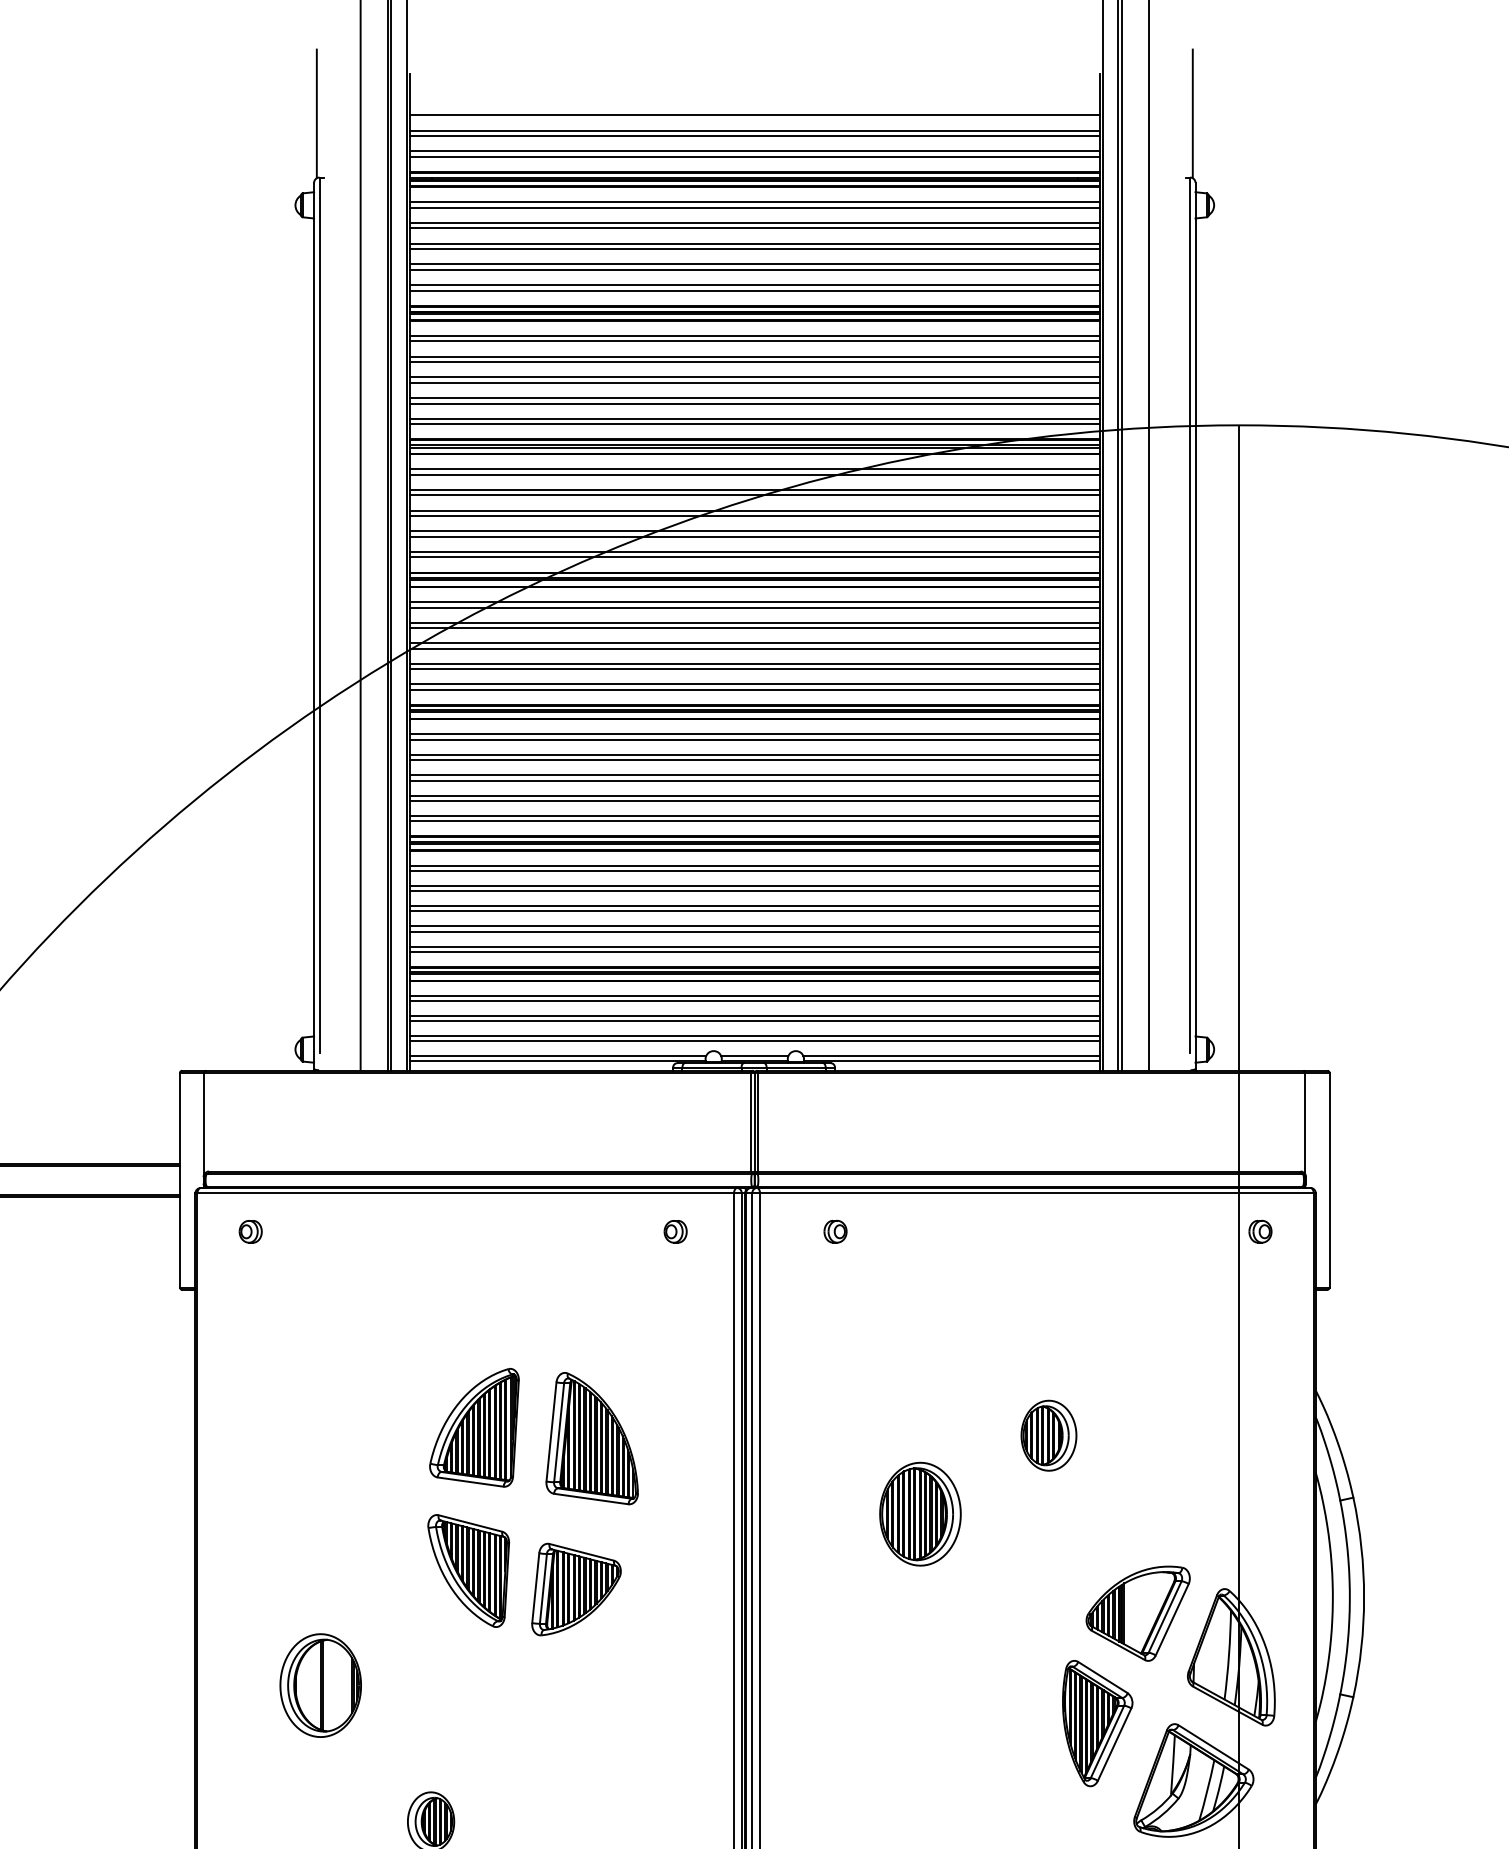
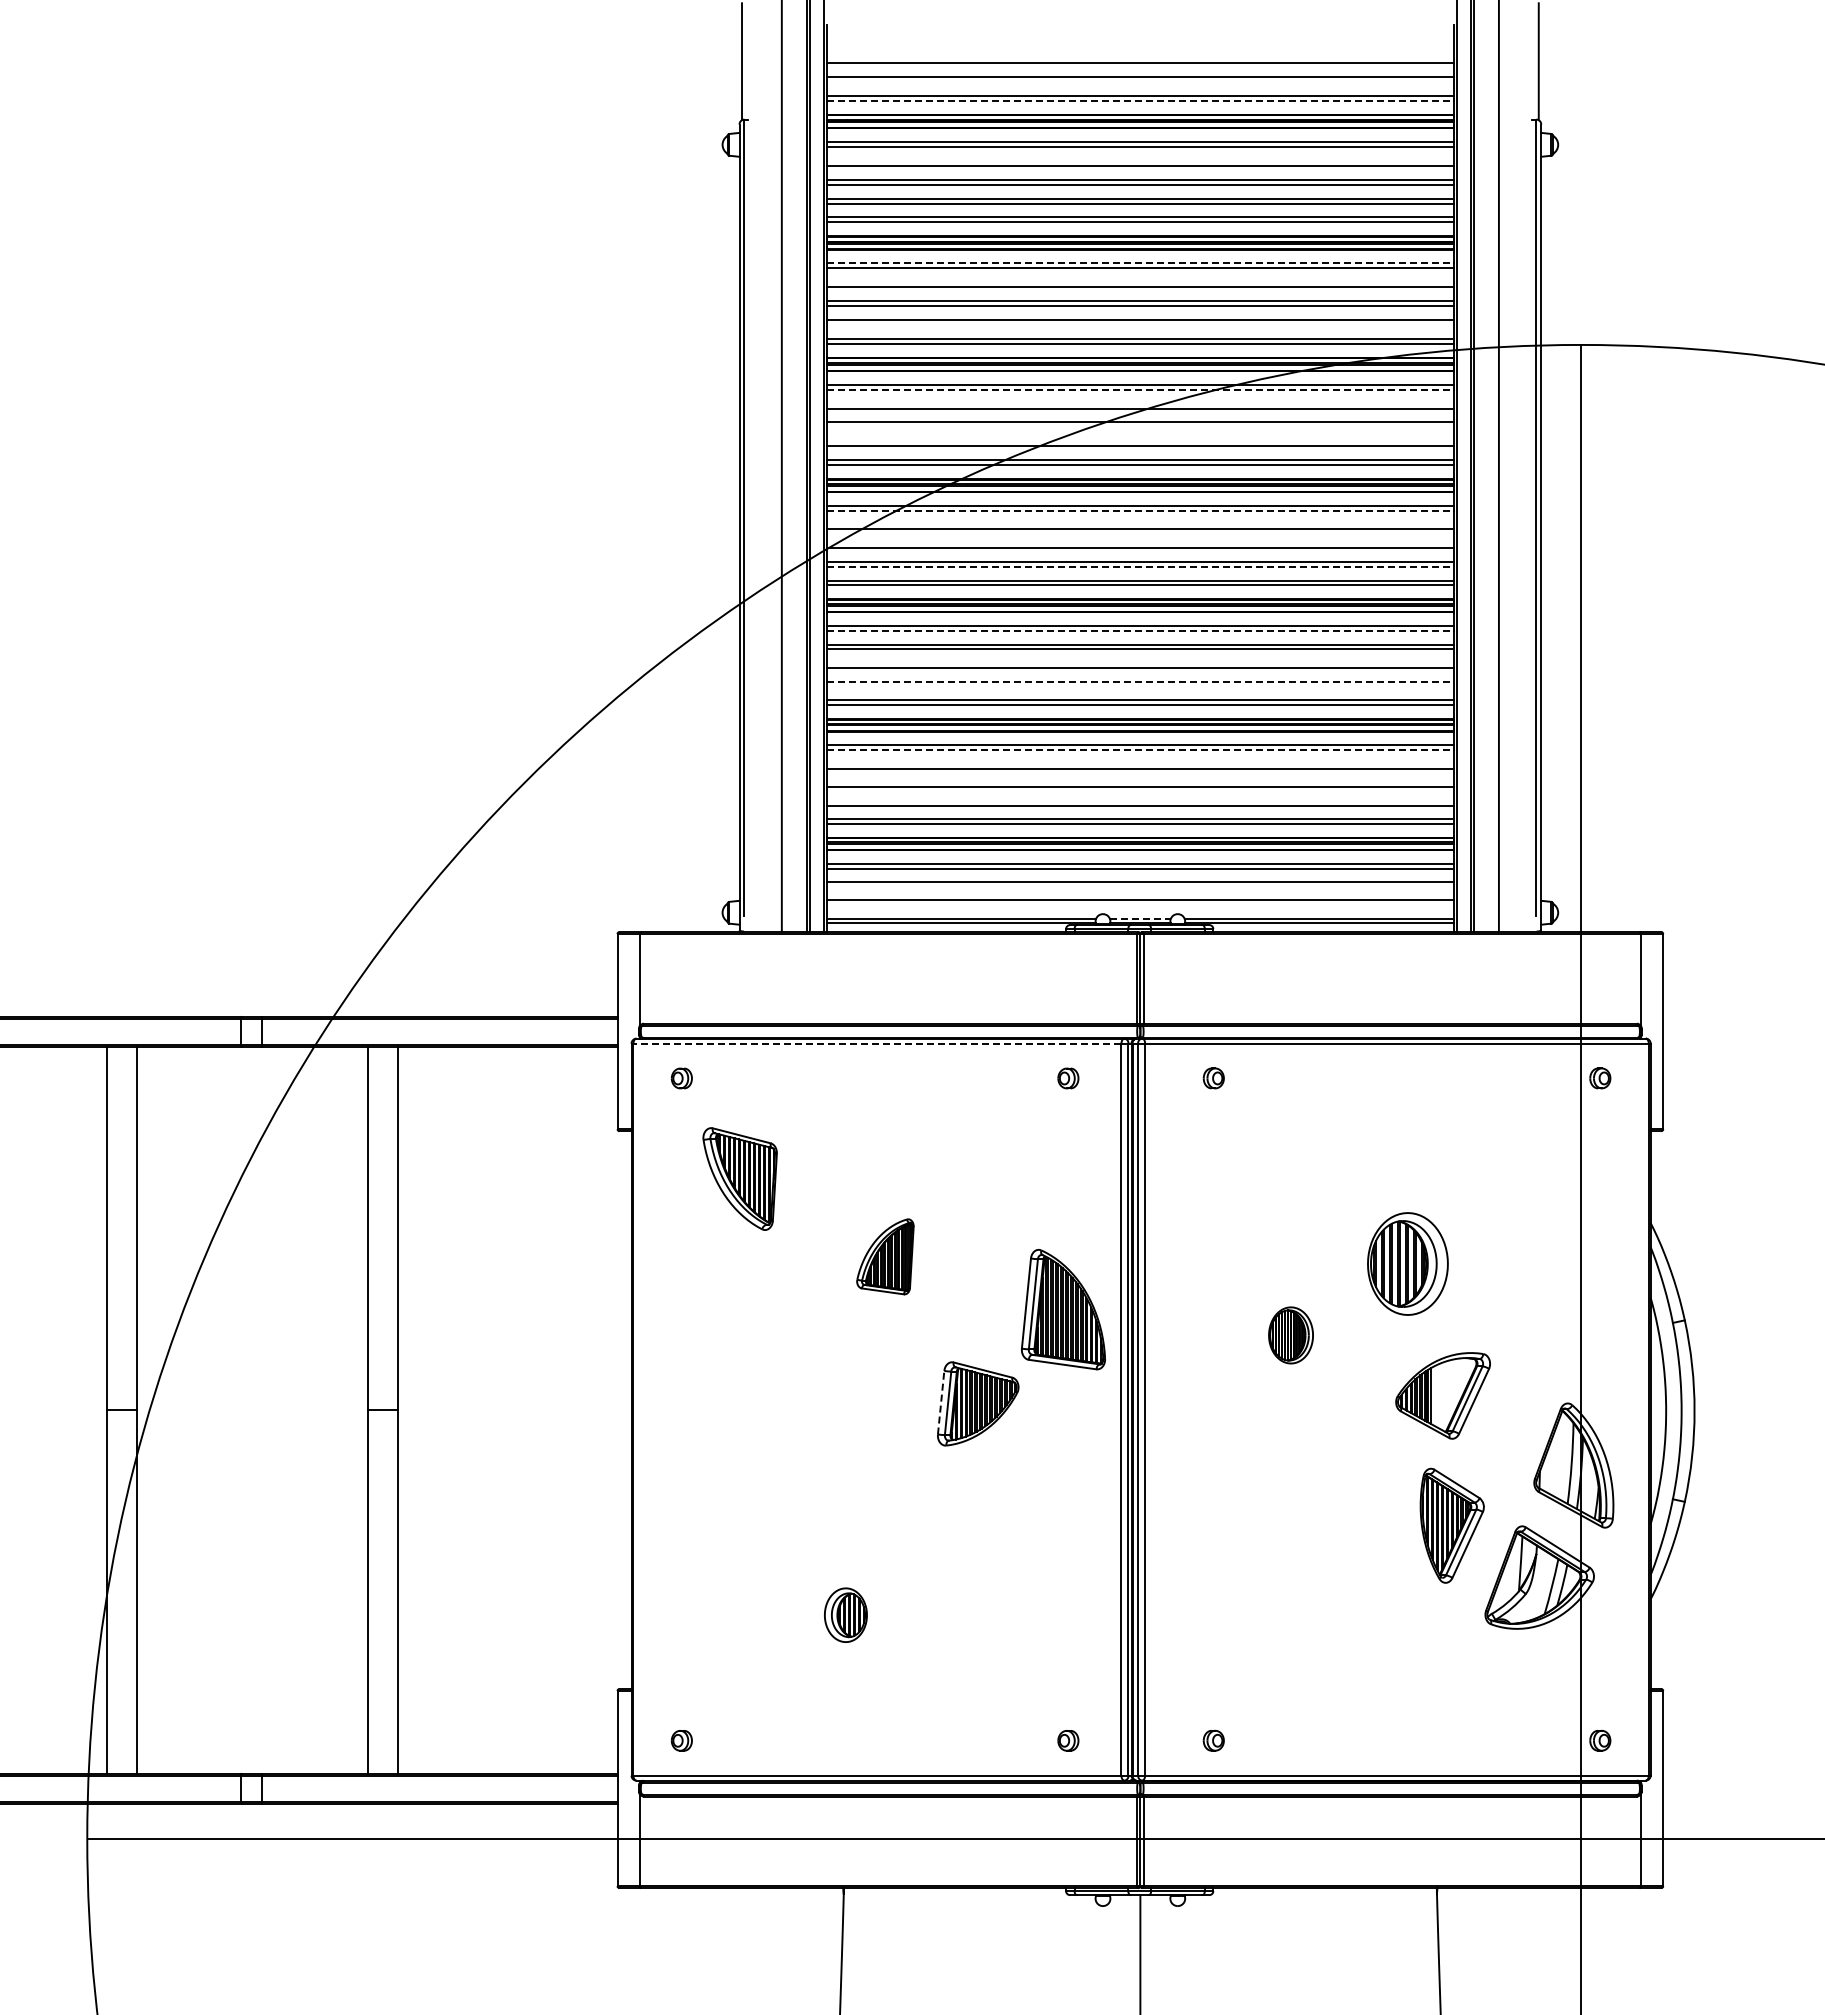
line: (754, 135) -> (1140, 81), removed
line: (754, 156) -> (1140, 100), solid -> dashed
line: (754, 222) -> (1140, 160), removed
line: (754, 335) -> (1140, 263), solid -> dashed
line: (754, 356) -> (1140, 282), removed
line: (754, 403) -> (1140, 325), removed
line: (754, 474) -> (1140, 389), solid -> dashed
line: (754, 489) -> (1140, 403), removed
line: (754, 516) -> (1140, 427), removed
line: (754, 531) -> (1140, 441), removed
line: (754, 607) -> (1140, 510), solid -> dashed
line: (754, 622) -> (1140, 524), removed
line: (754, 643) -> (1140, 543), removed
line: (754, 668) -> (1140, 566), solid -> dashed
line: (754, 739) -> (1140, 630), solid -> dashed
line: (754, 775) -> (1140, 663), removed
line: (754, 795) -> (1140, 681), solid -> dashed
line: (754, 800) -> (1140, 686), removed
line: (754, 871) -> (1140, 750), solid -> dashed
line: (754, 885) -> (1140, 763), removed
line: (754, 906) -> (1140, 782), removed
line: (754, 926) -> (1140, 800), removed
line: (754, 1020) -> (1140, 886), removed
line: (754, 1041) -> (1140, 905), removed
line: (754, 1055) -> (1140, 918), solid -> dashed
line: (464, 1193) -> (876, 1043), solid -> dashed
part: (474, 1427) -> (885, 1256), size x0.7
part: (1048, 1435) -> (1407, 1263), size x1.6
part: (591, 1438) -> (1062, 1309), moved
part: (919, 1514) -> (1290, 1335), size x0.6
part: (467, 1570) -> (739, 1178), moved
line: (536, 1587) -> (941, 1402), solid -> dashed
part: (1137, 1613) -> (1442, 1395), moved
part: (320, 1684) -> (745, 1490), removed

